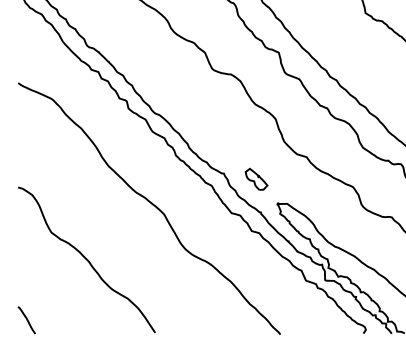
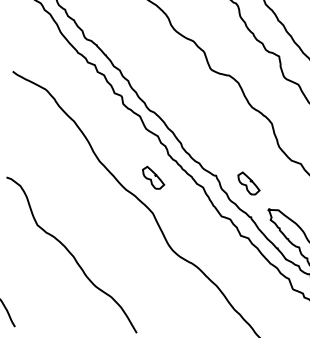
part: (162, 179) -> (153, 178), added

